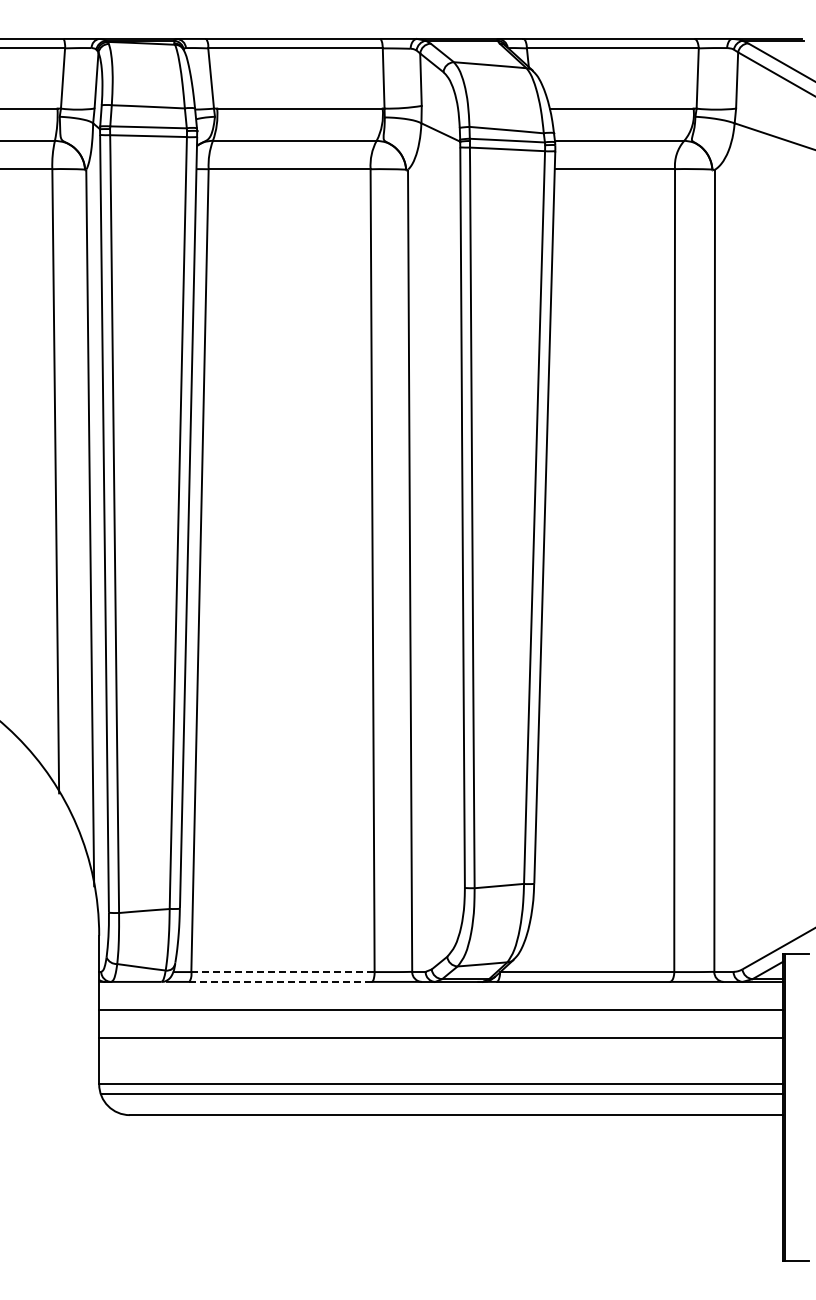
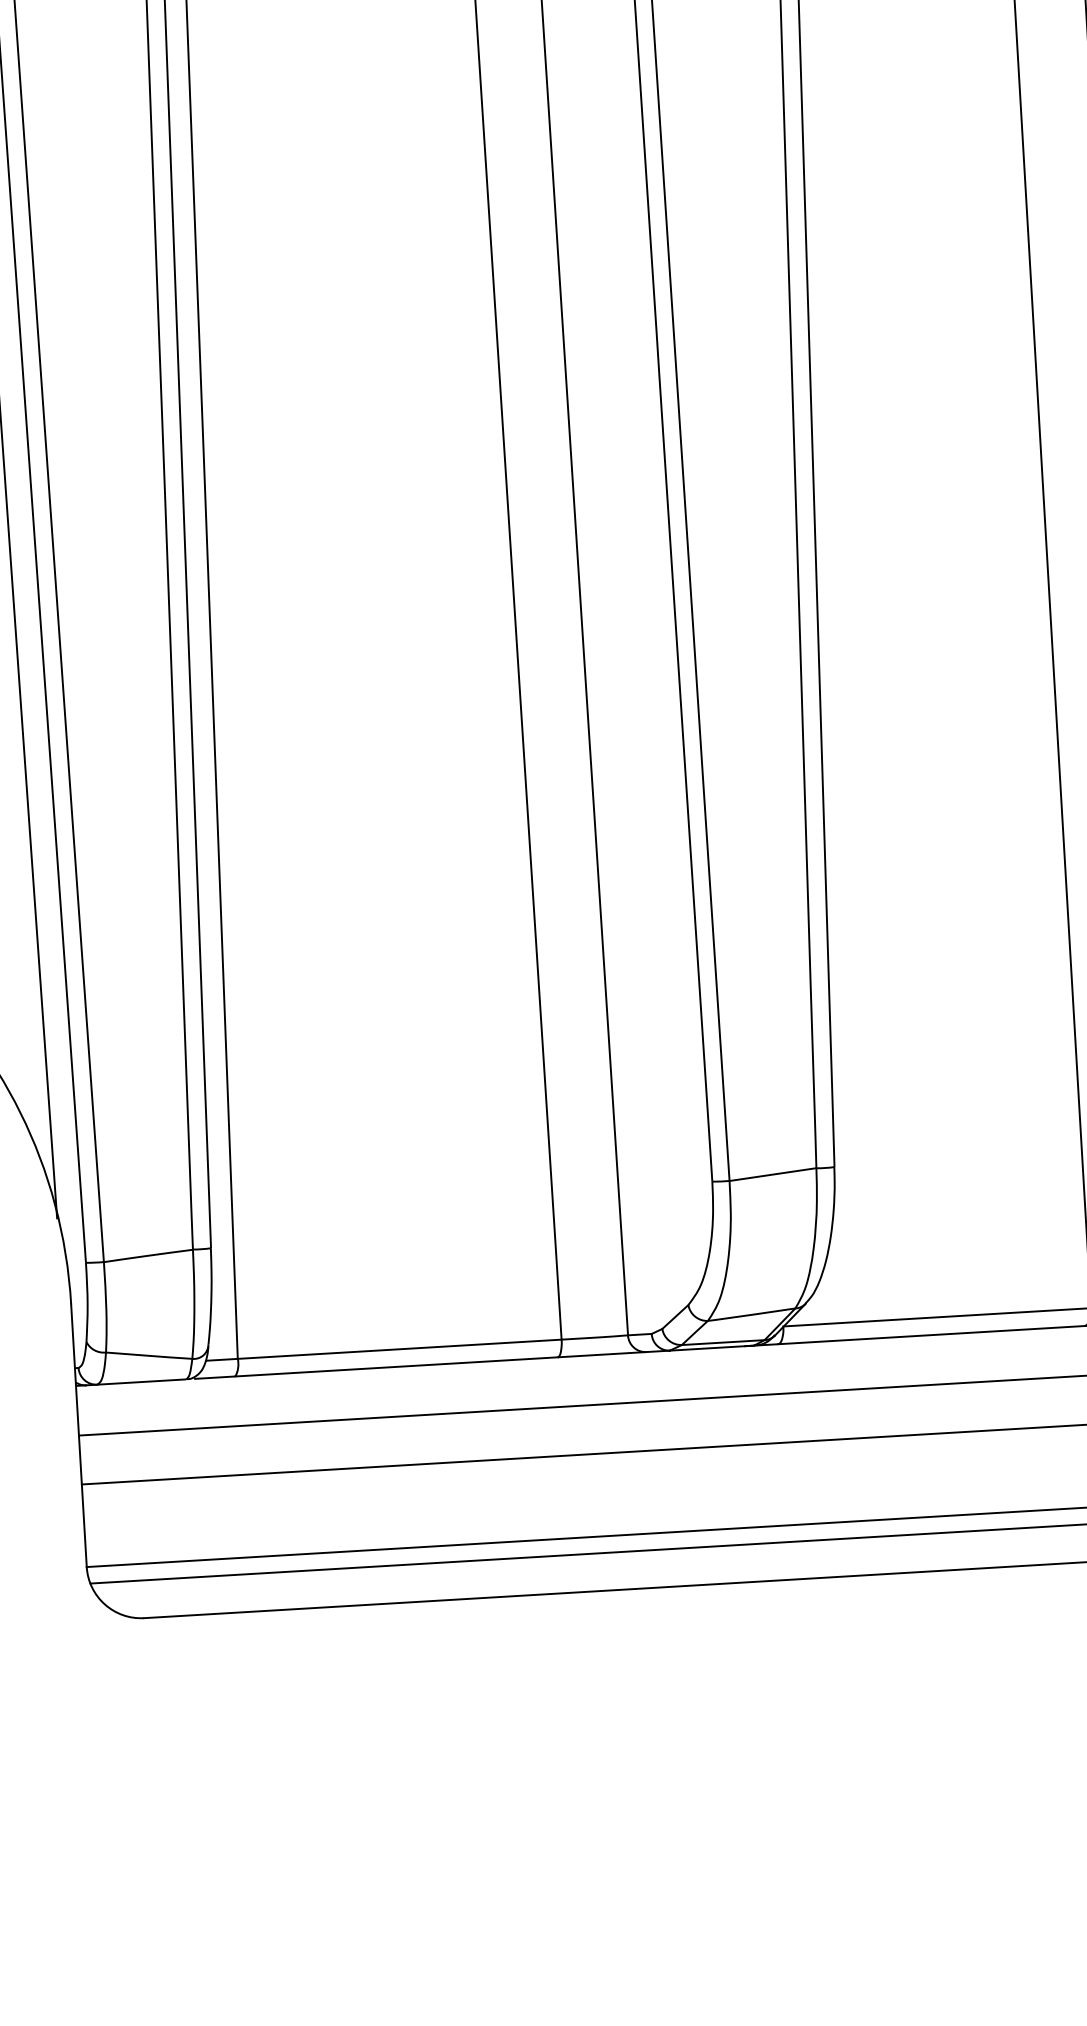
line: (282, 972) -> (398, 1350), dashed -> solid
line: (280, 981) -> (396, 1366), dashed -> solid

